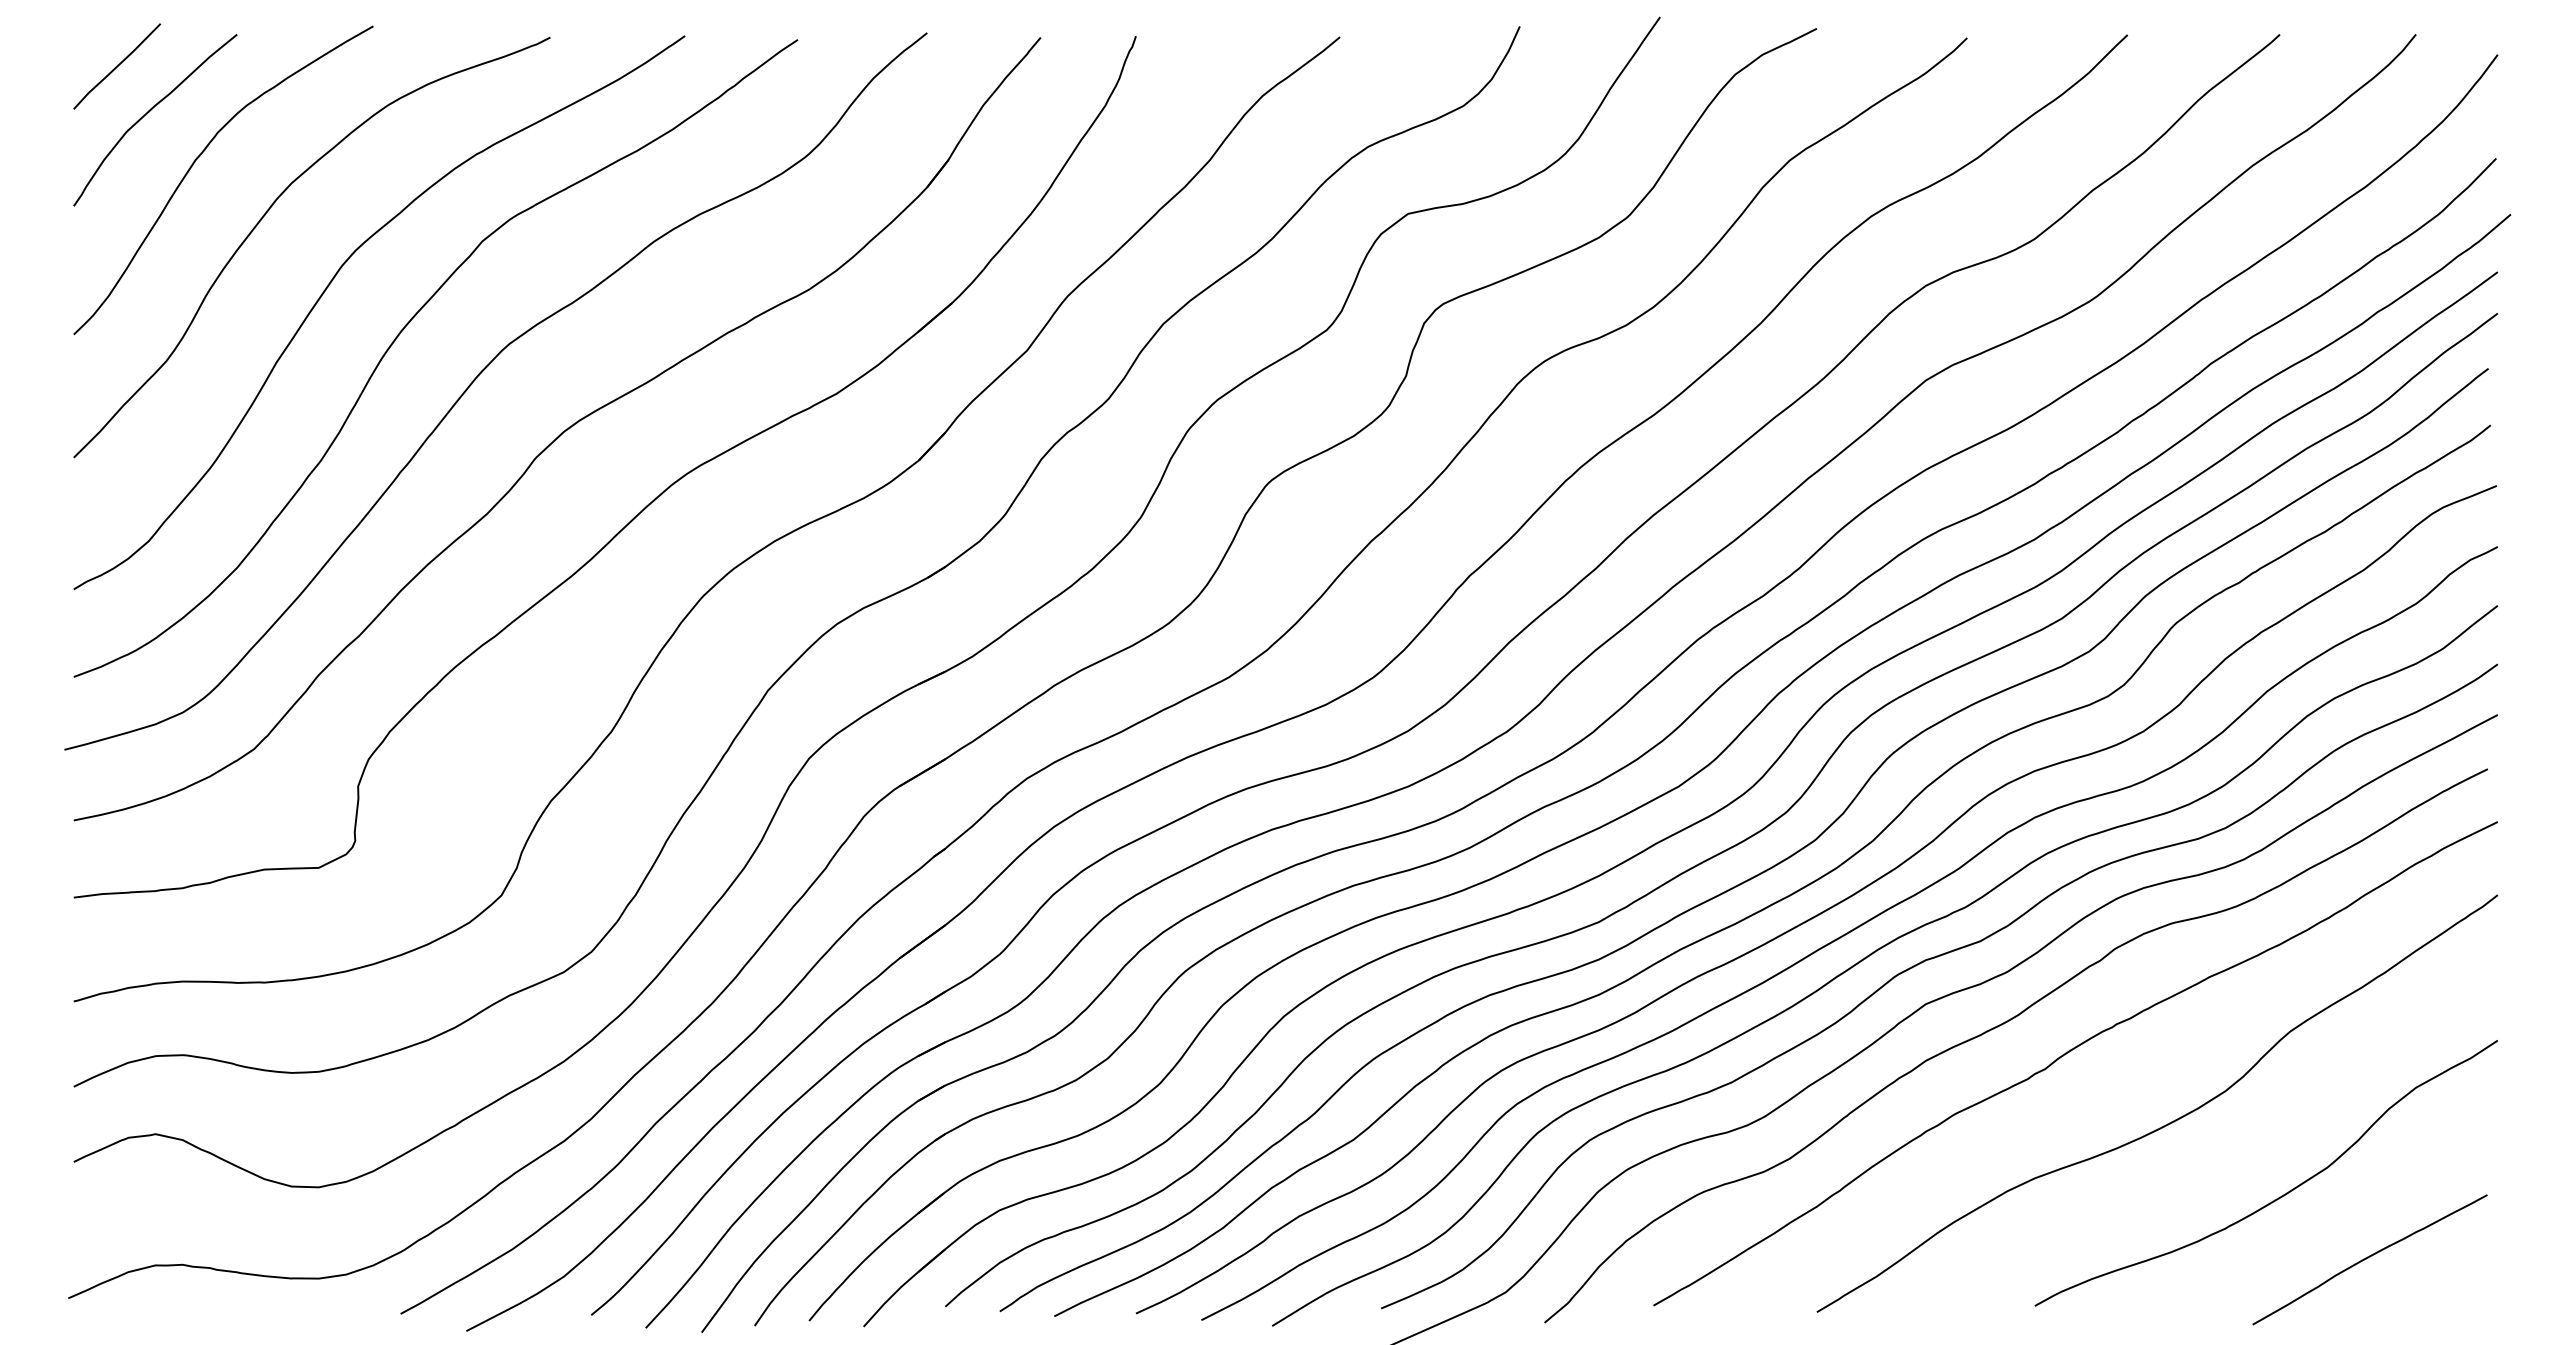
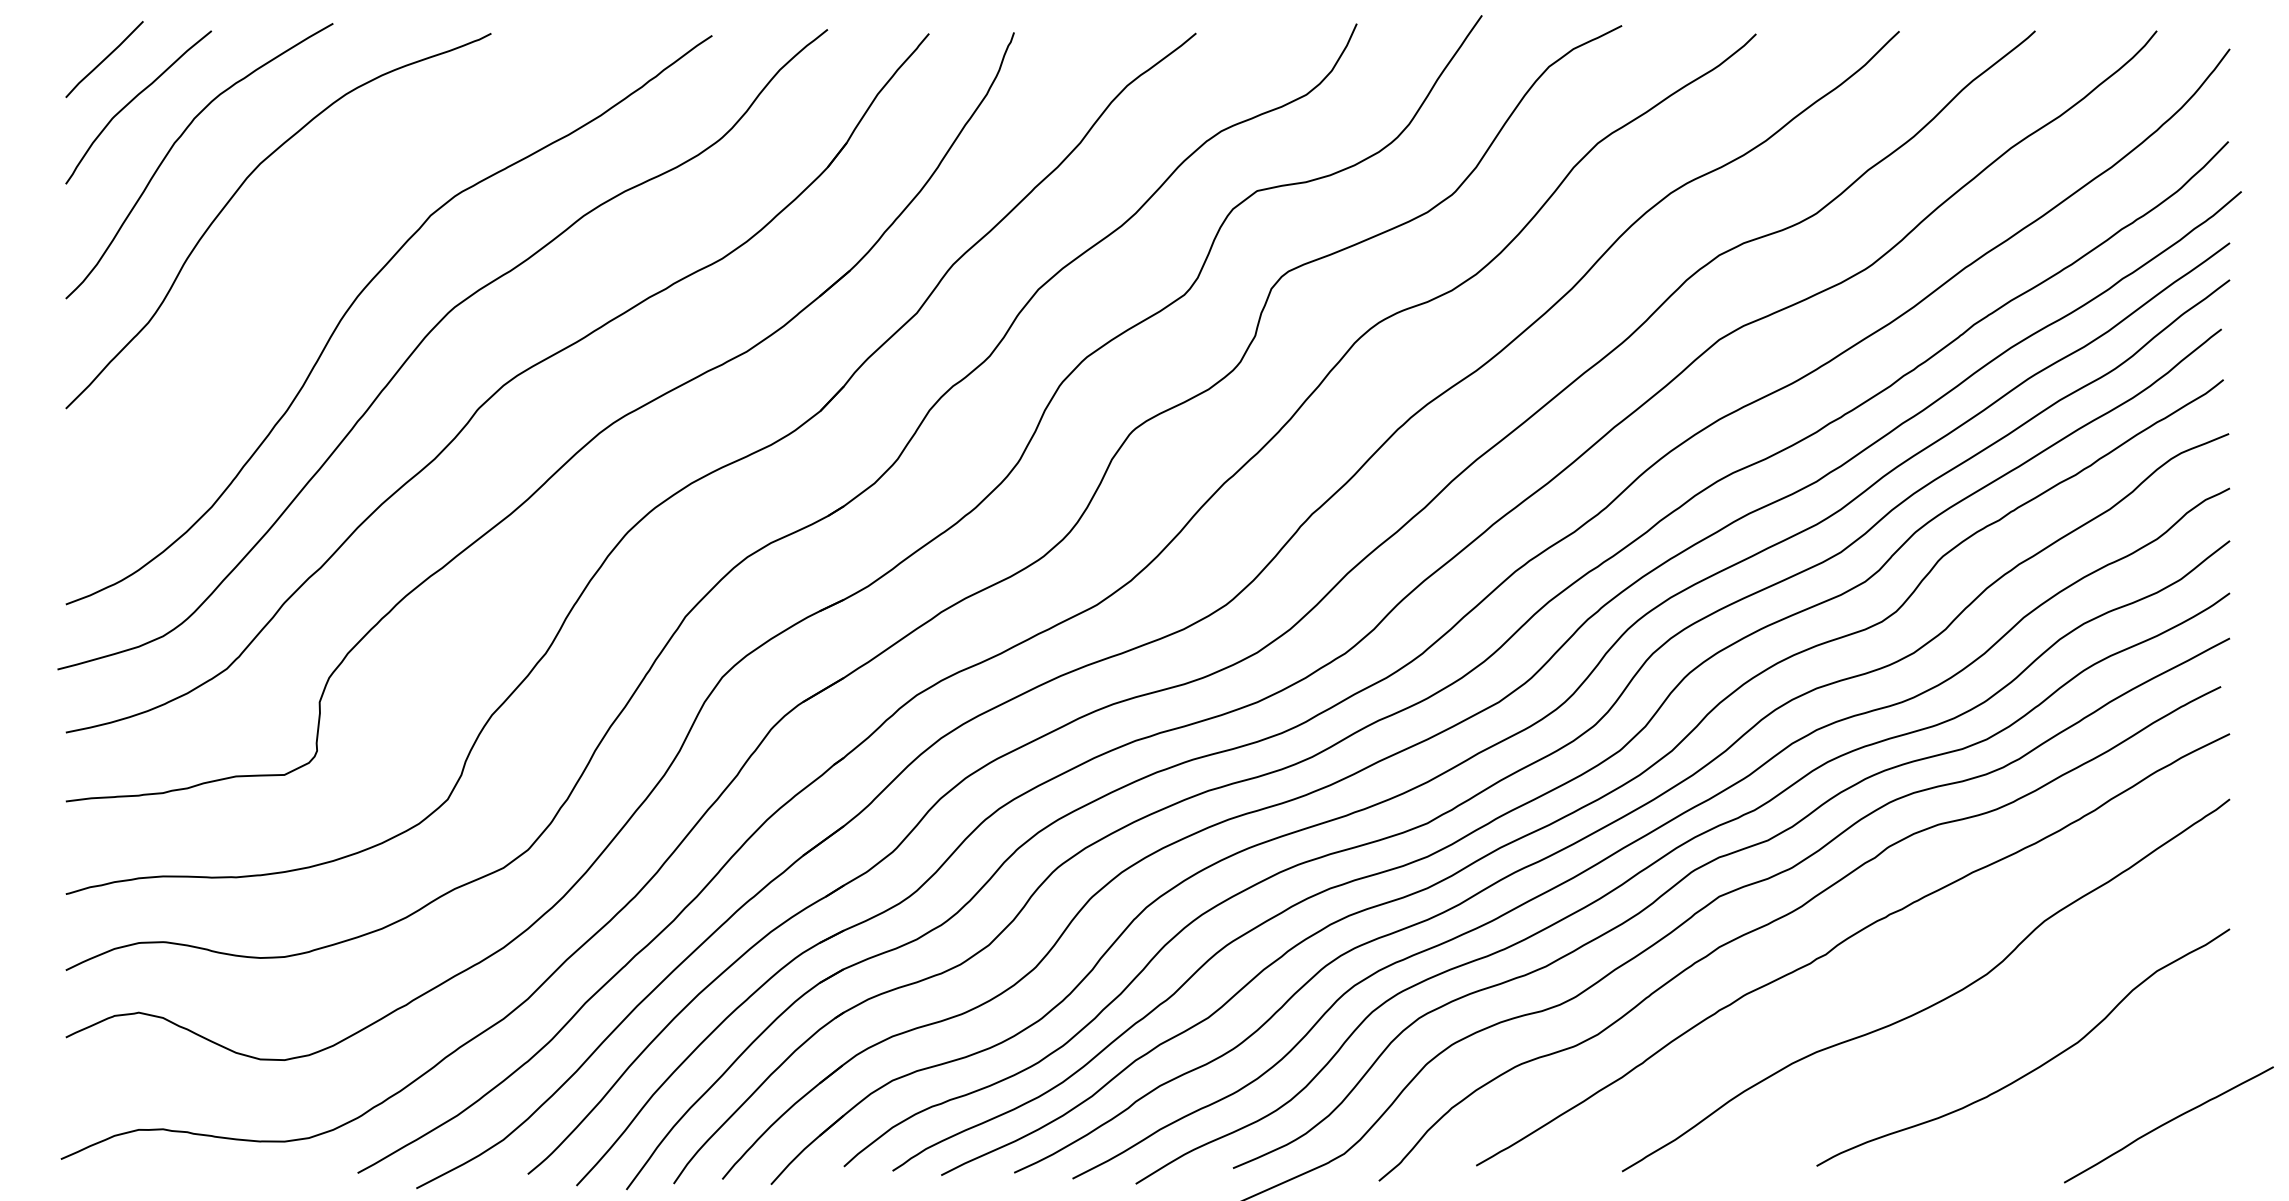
curve: (332, 282) -> (296, 252), removed
curve: (2368, 1258) -> (2167, 1123), moved

